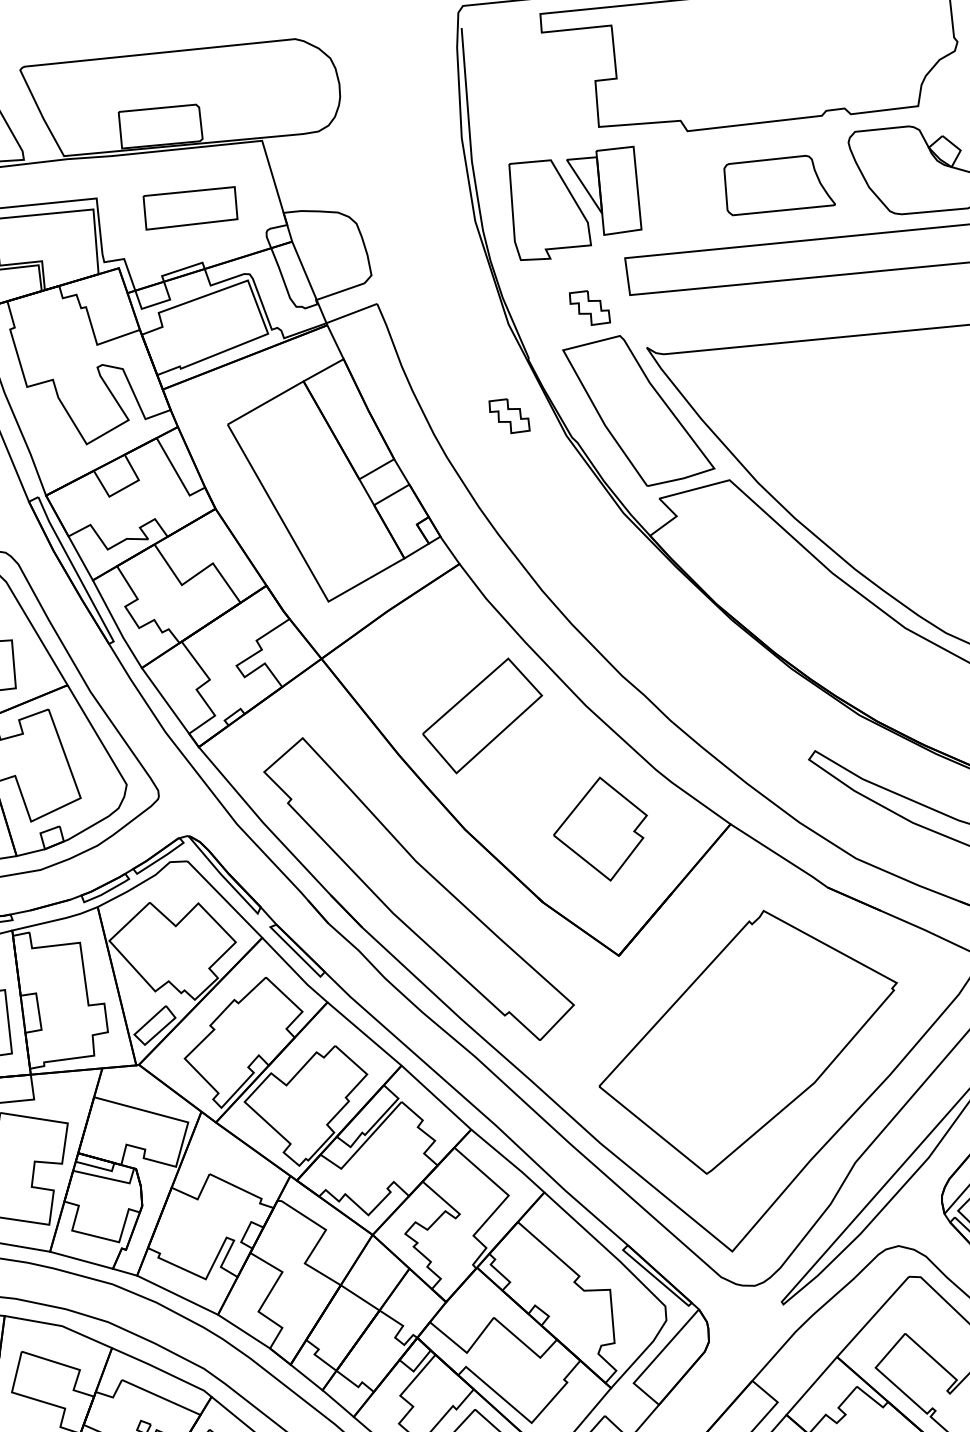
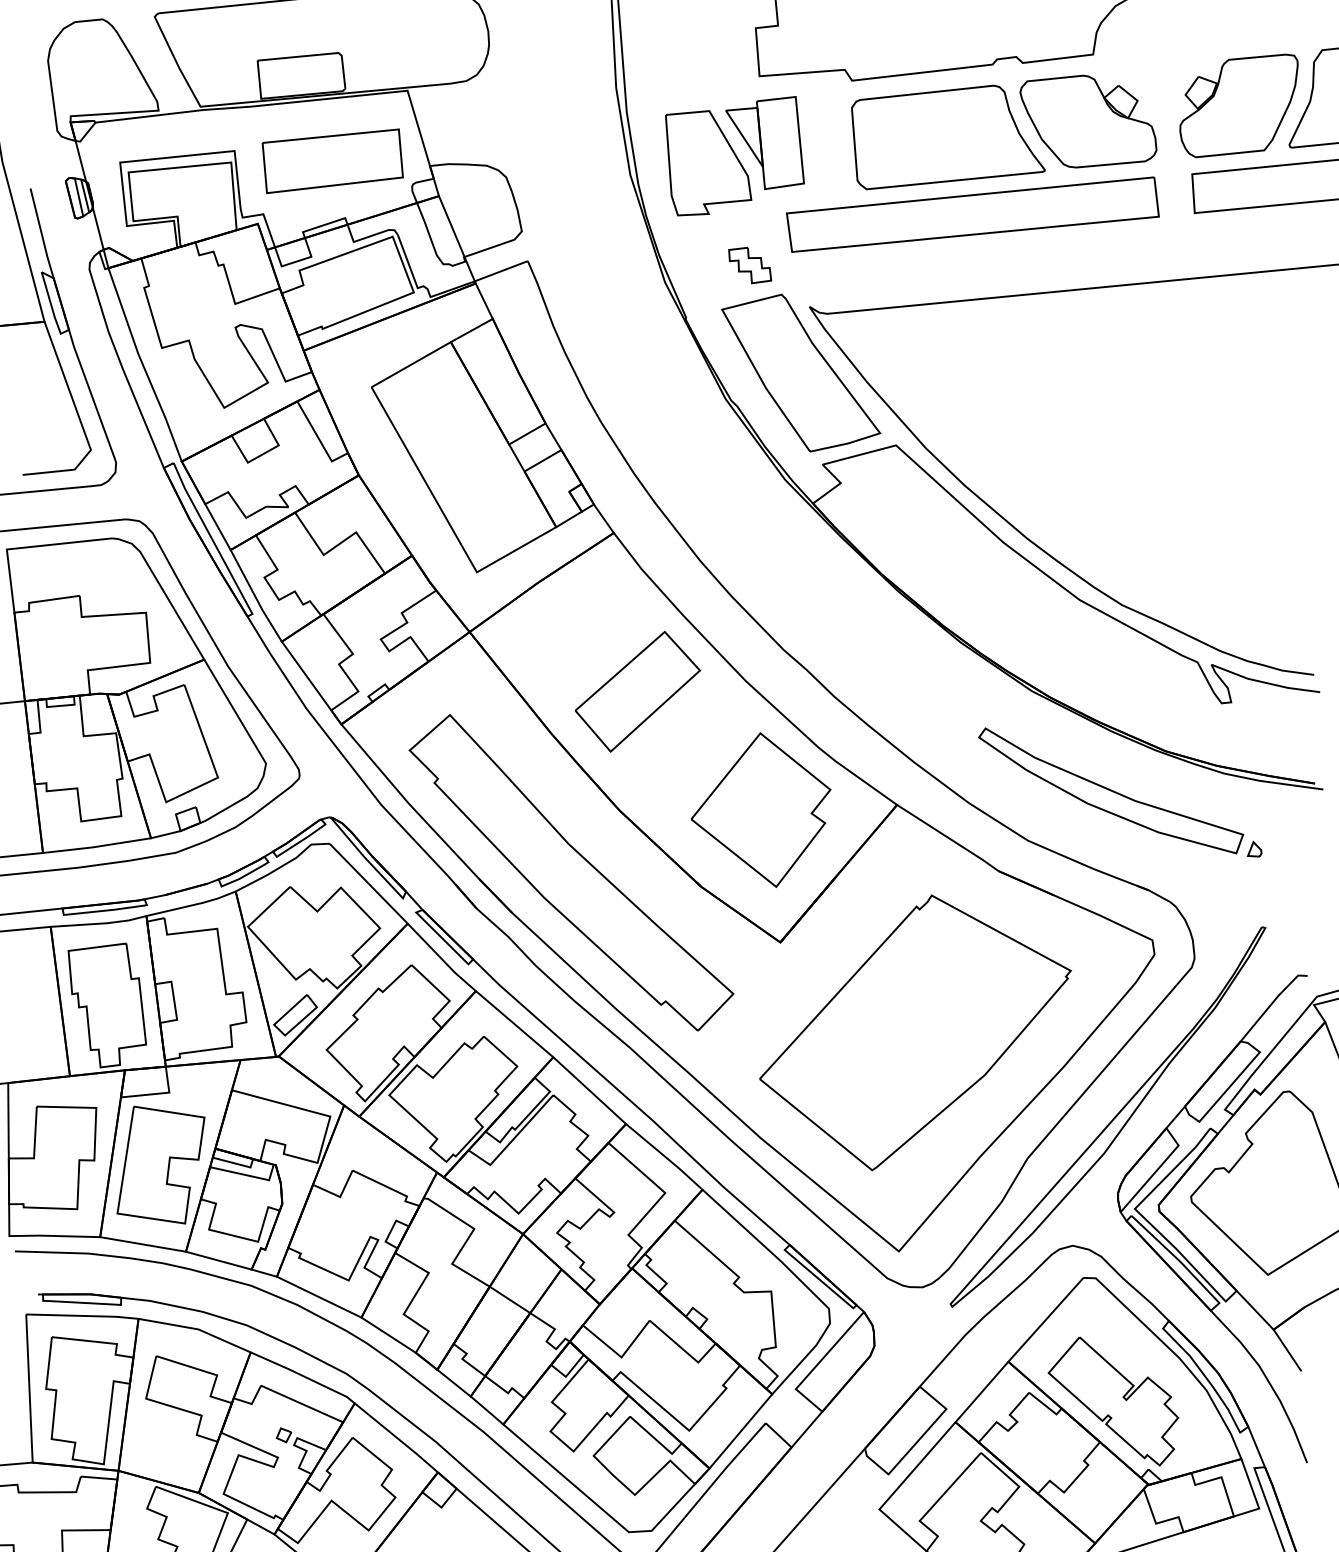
part: (779, 185) -> (948, 137), size x1.67
part: (190, 208) -> (332, 161), size x1.43
part: (509, 416) -> (666, 378), removed
part: (599, 828) -> (760, 809), size x1.43

